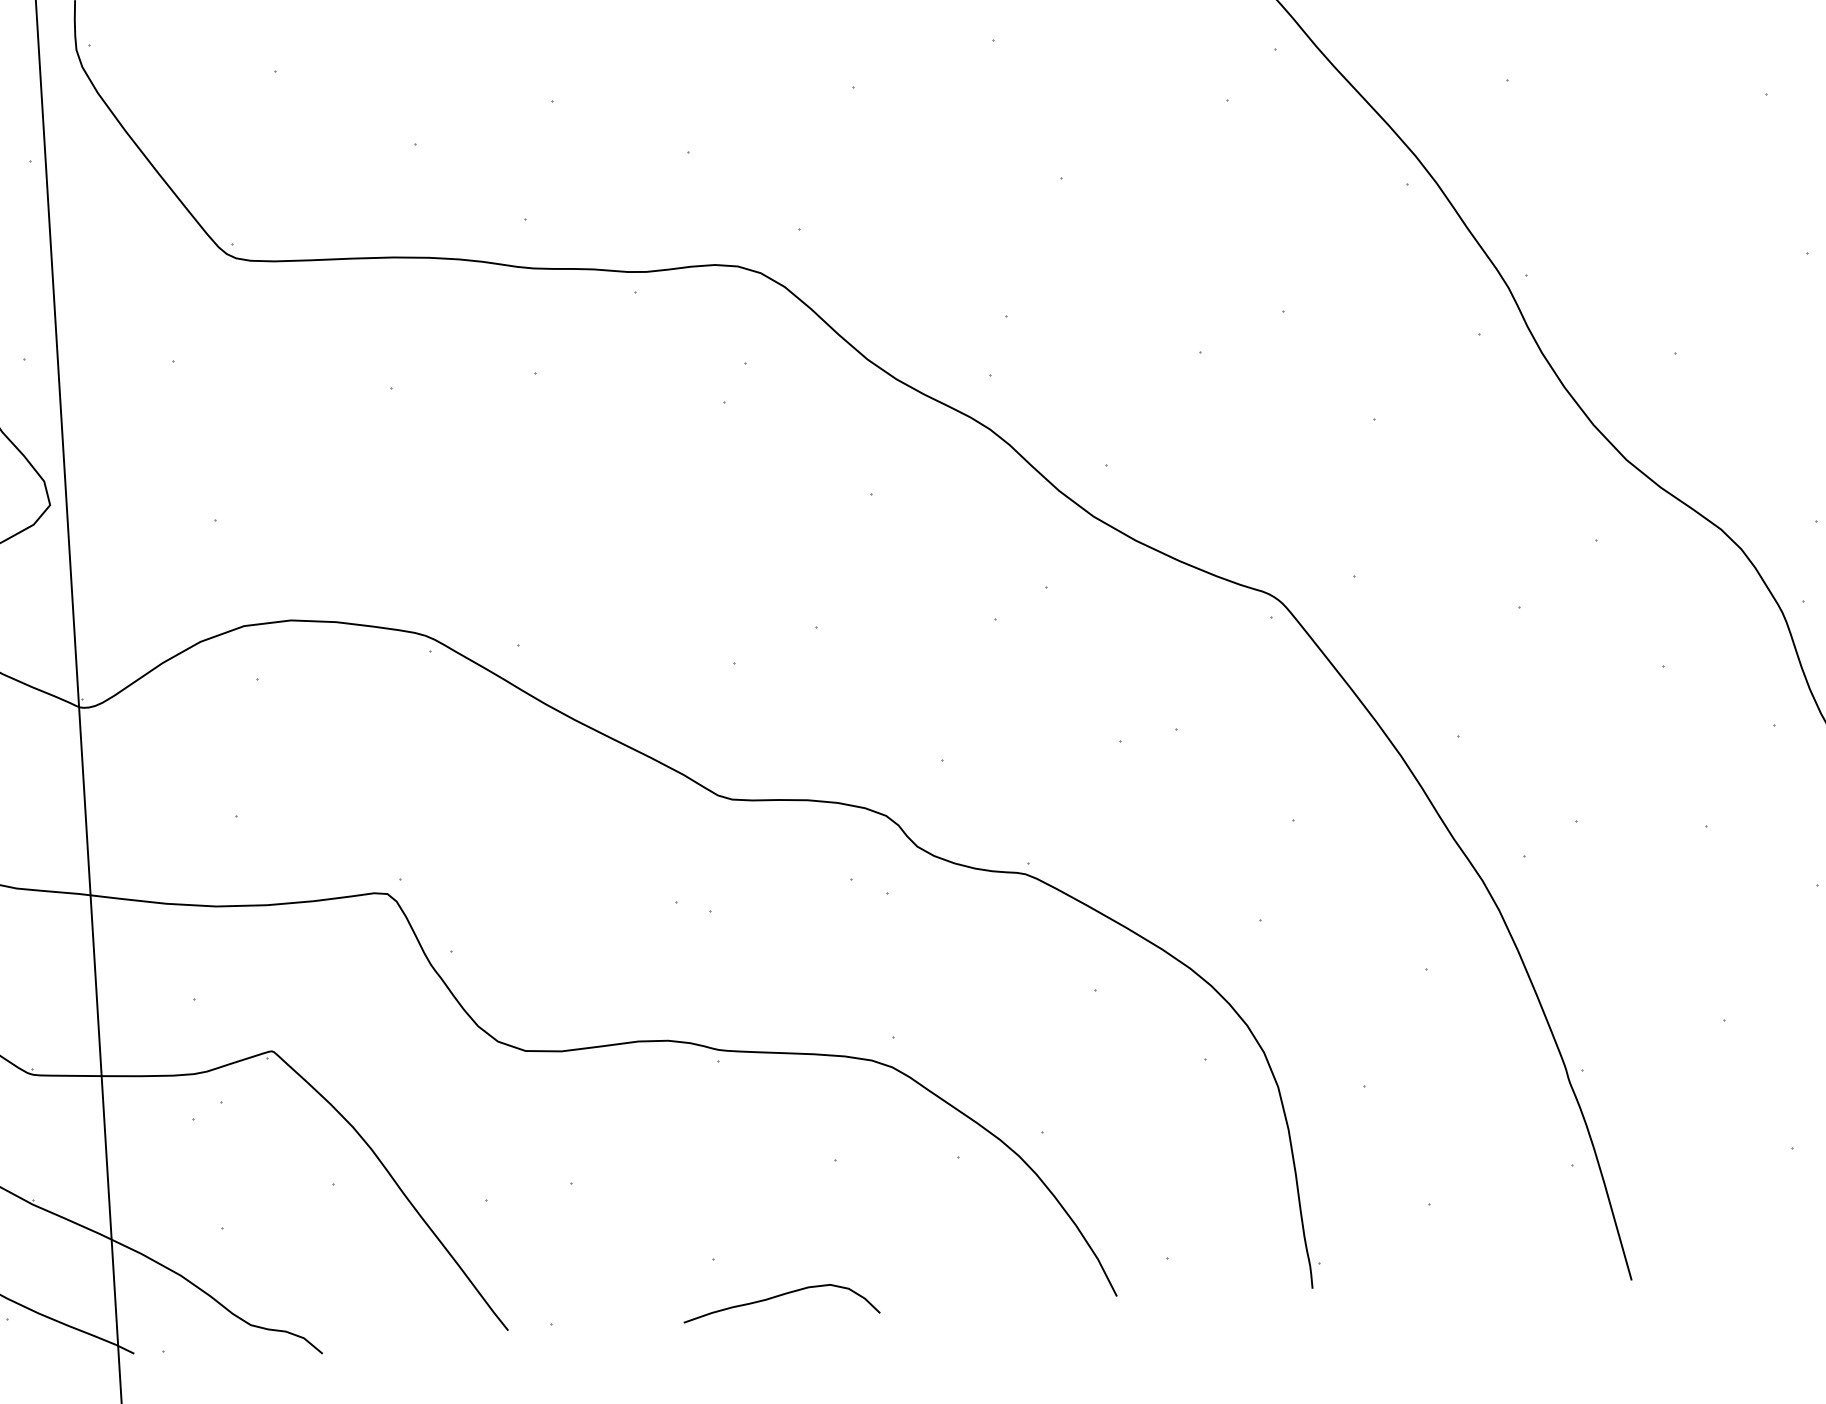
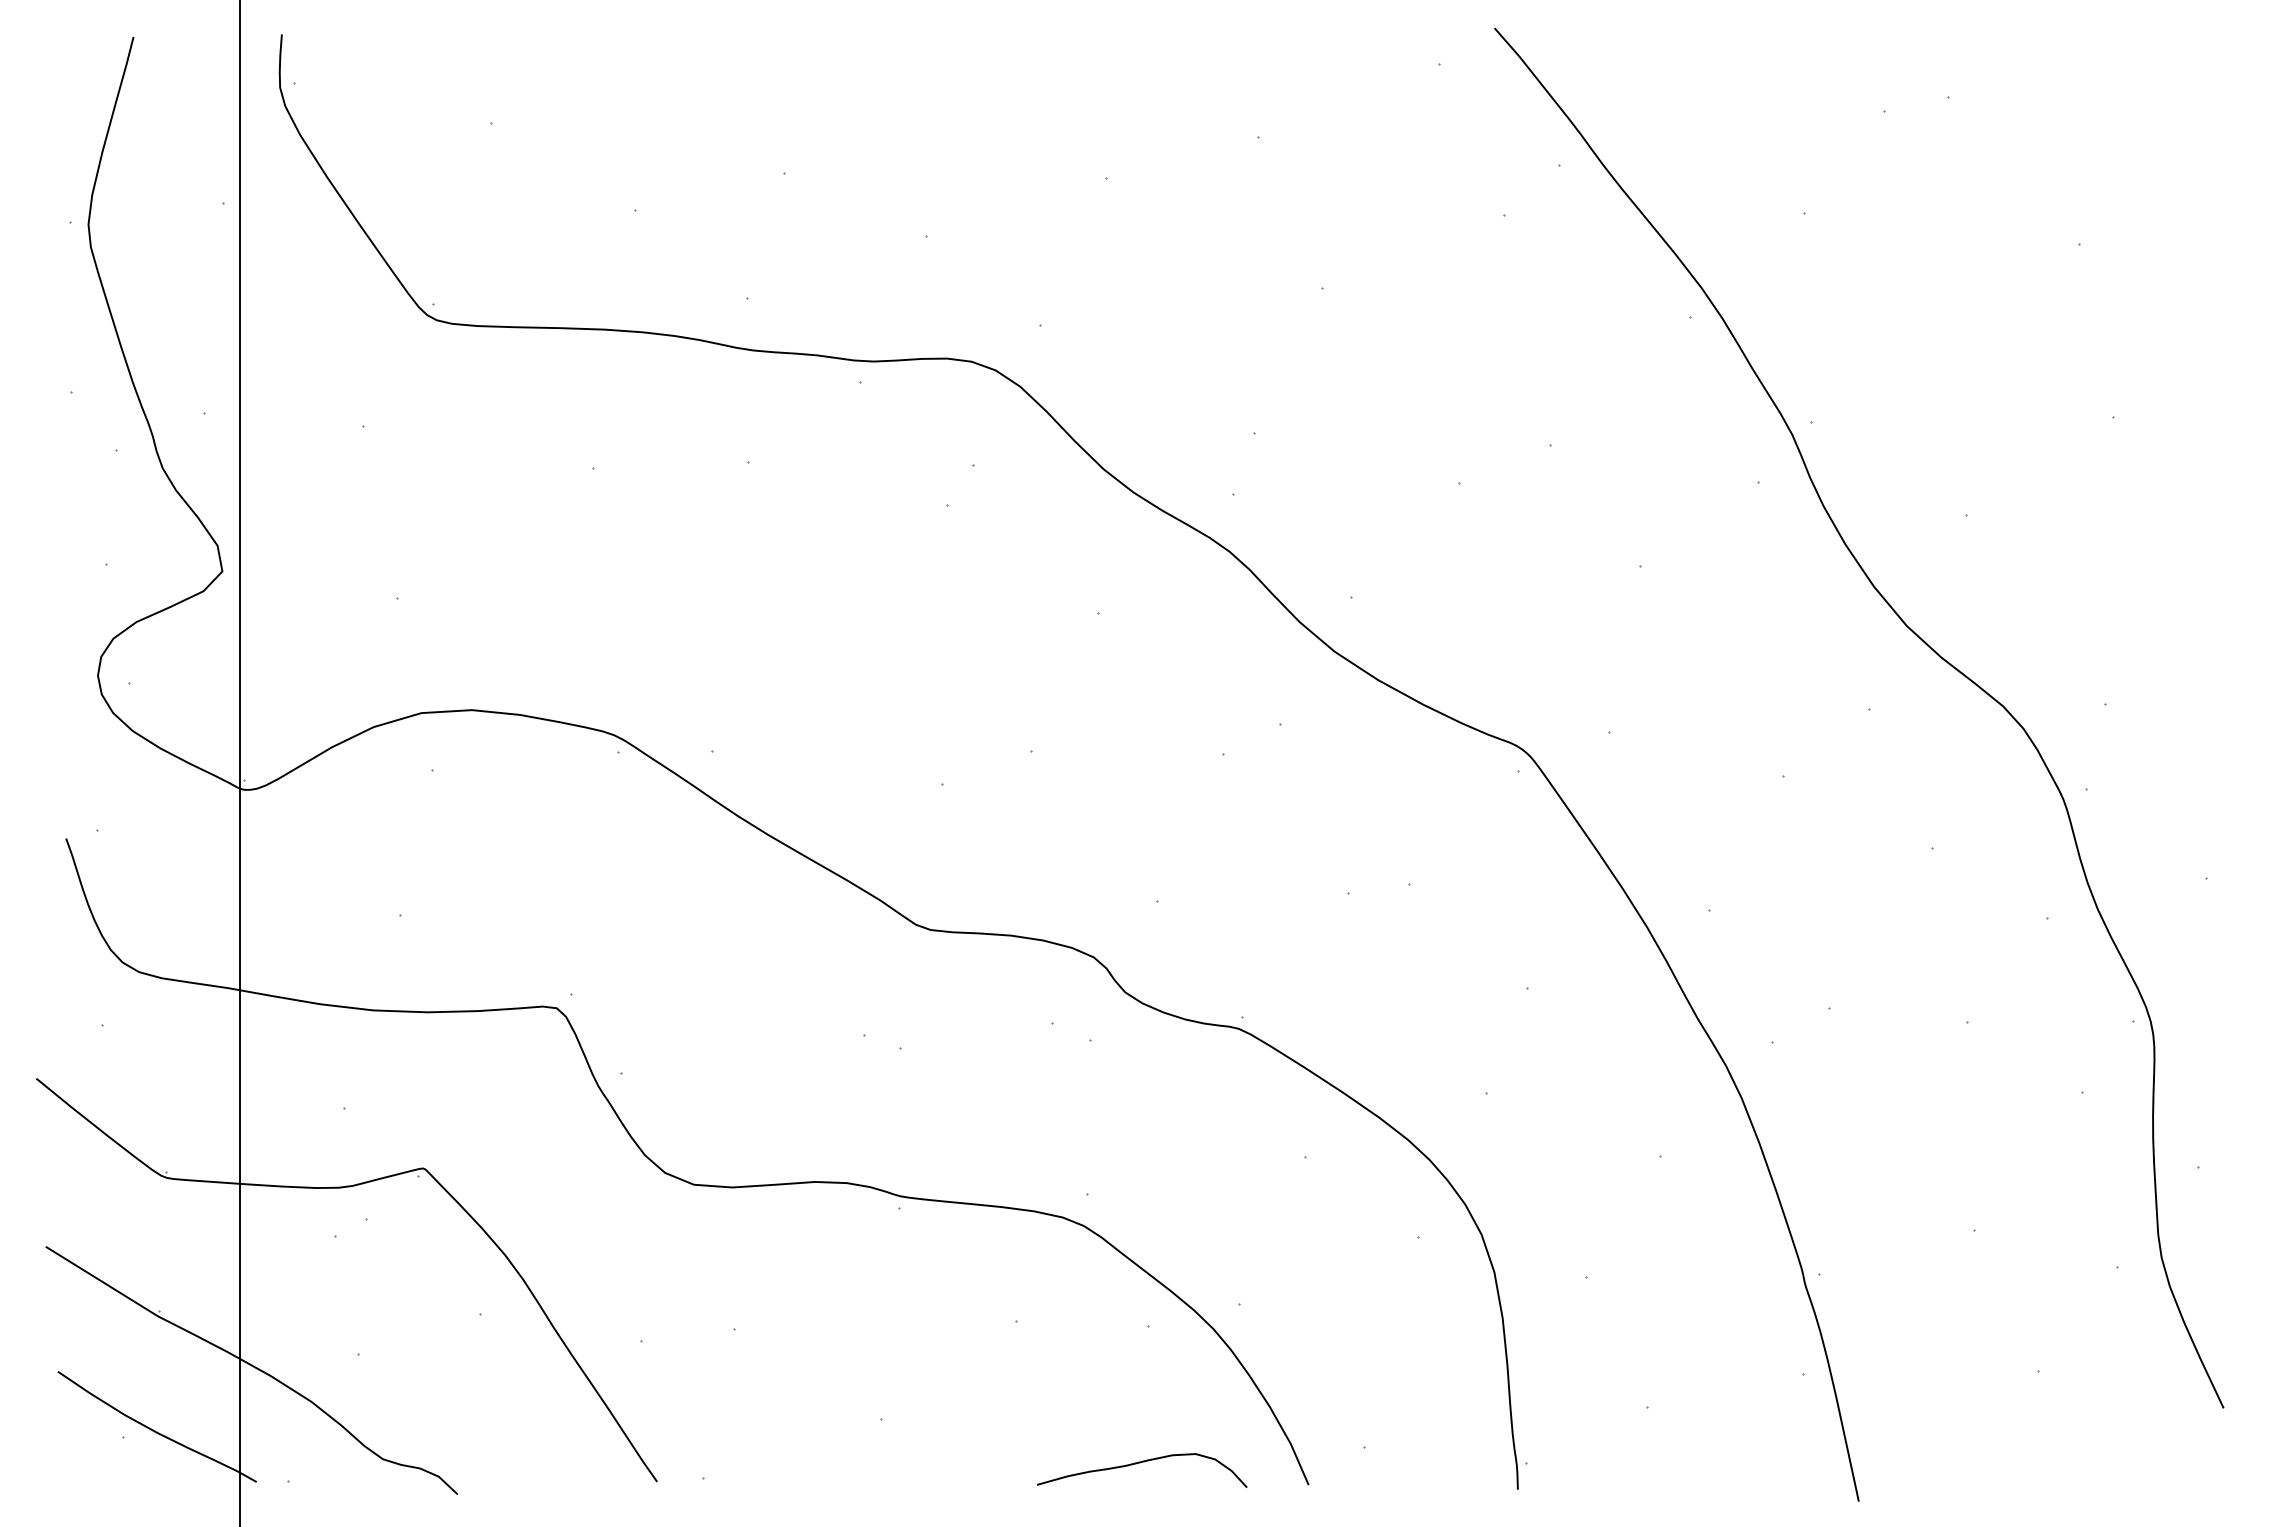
curve: (779, 1296) -> (1140, 1463), moved

